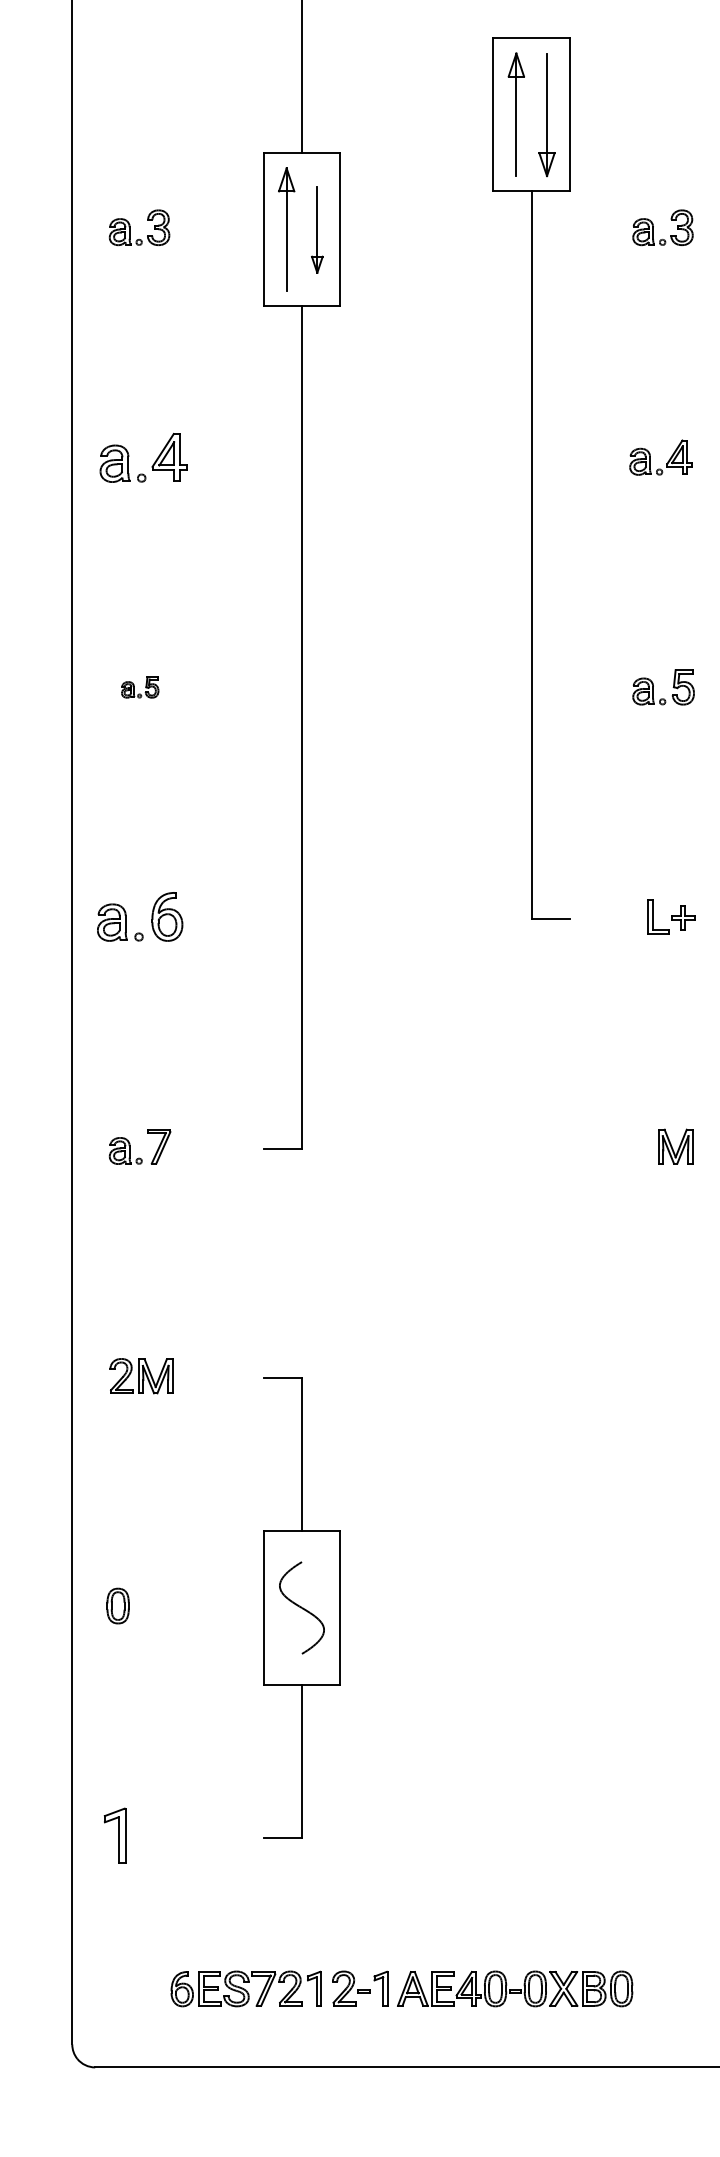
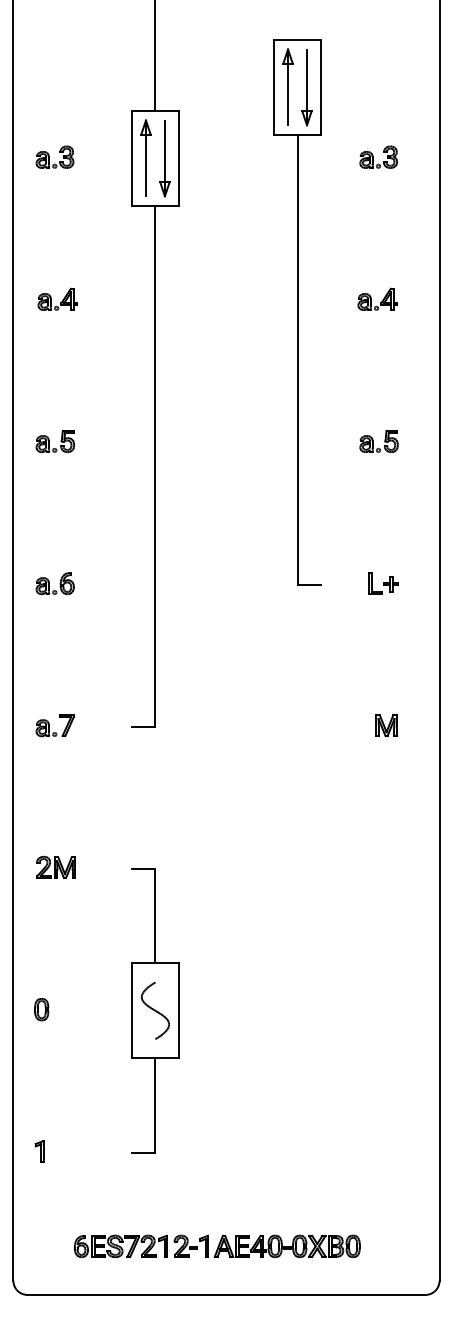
part: (316, 229) -> (164, 158), size x1.43
part: (143, 456) -> (57, 298), size x0.71
part: (140, 687) -> (55, 441), size x1.67
part: (138, 917) -> (54, 583), size x0.71
part: (114, 1835) -> (39, 1151), size x0.62

